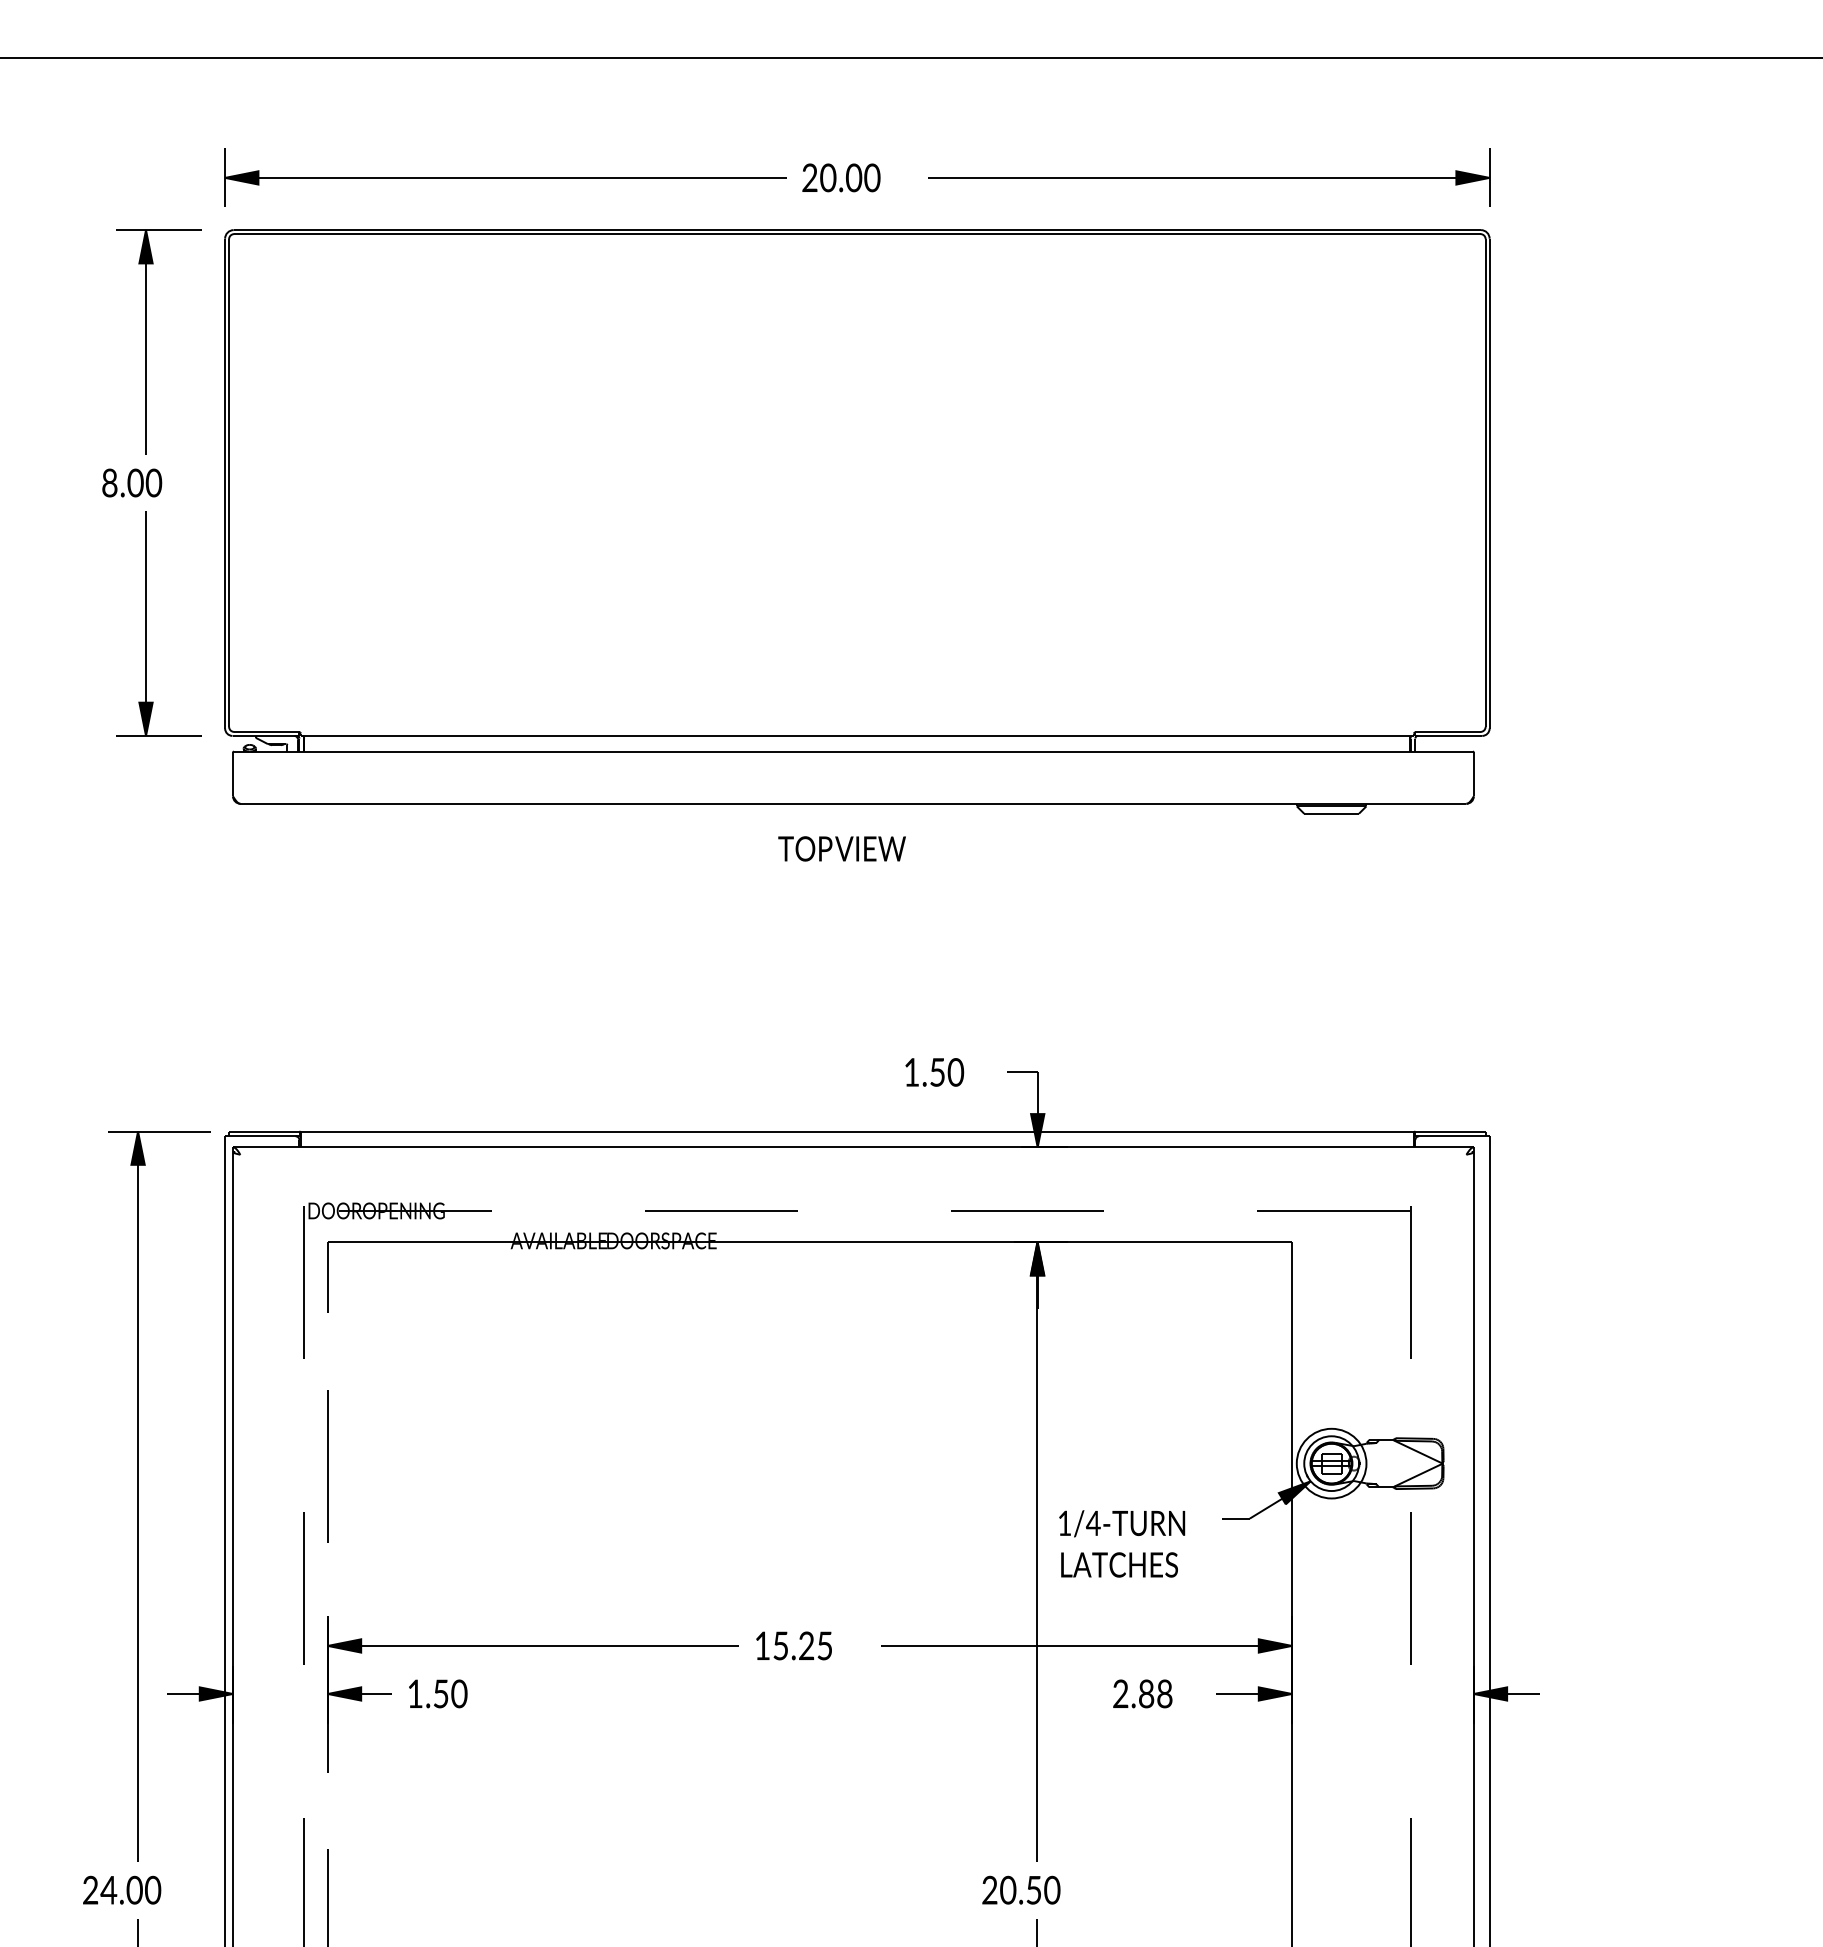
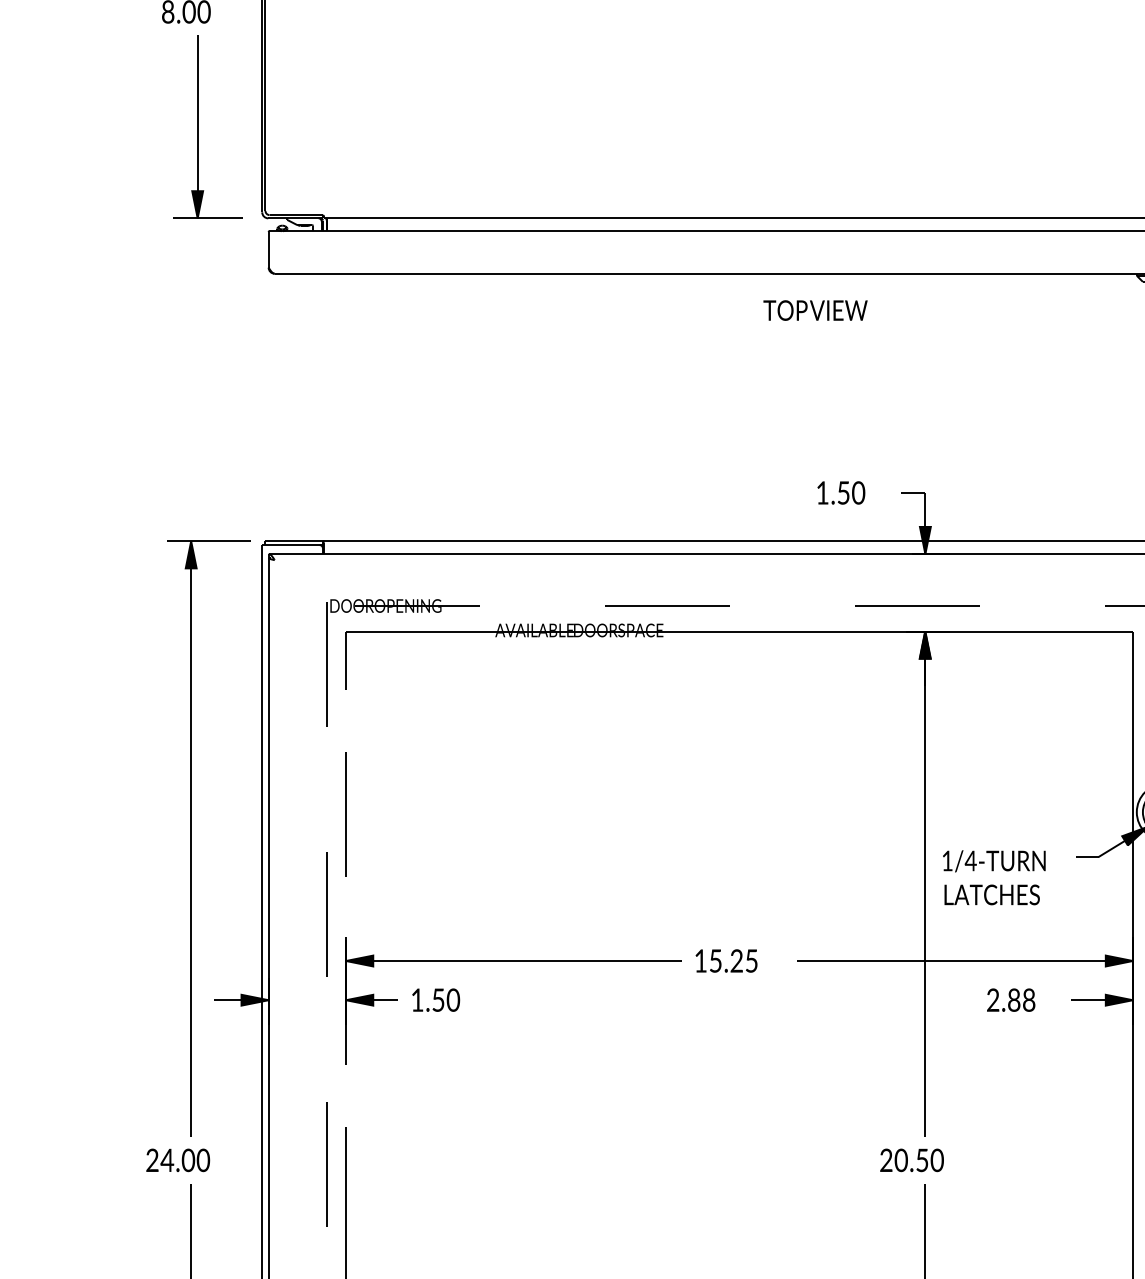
text: (841, 848) -> (815, 310), moved

